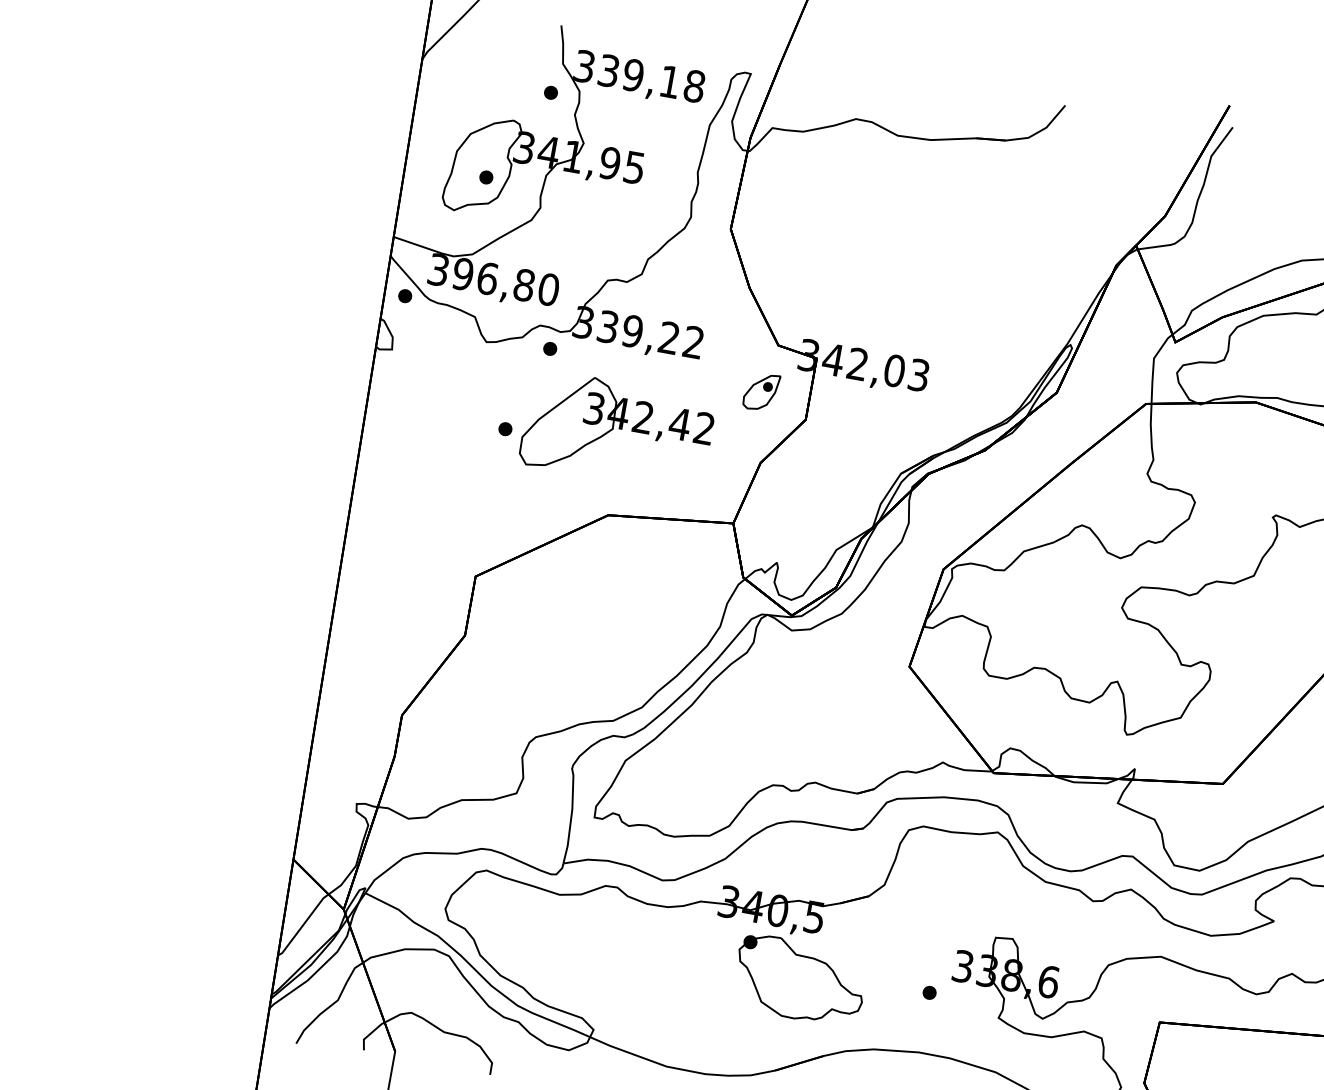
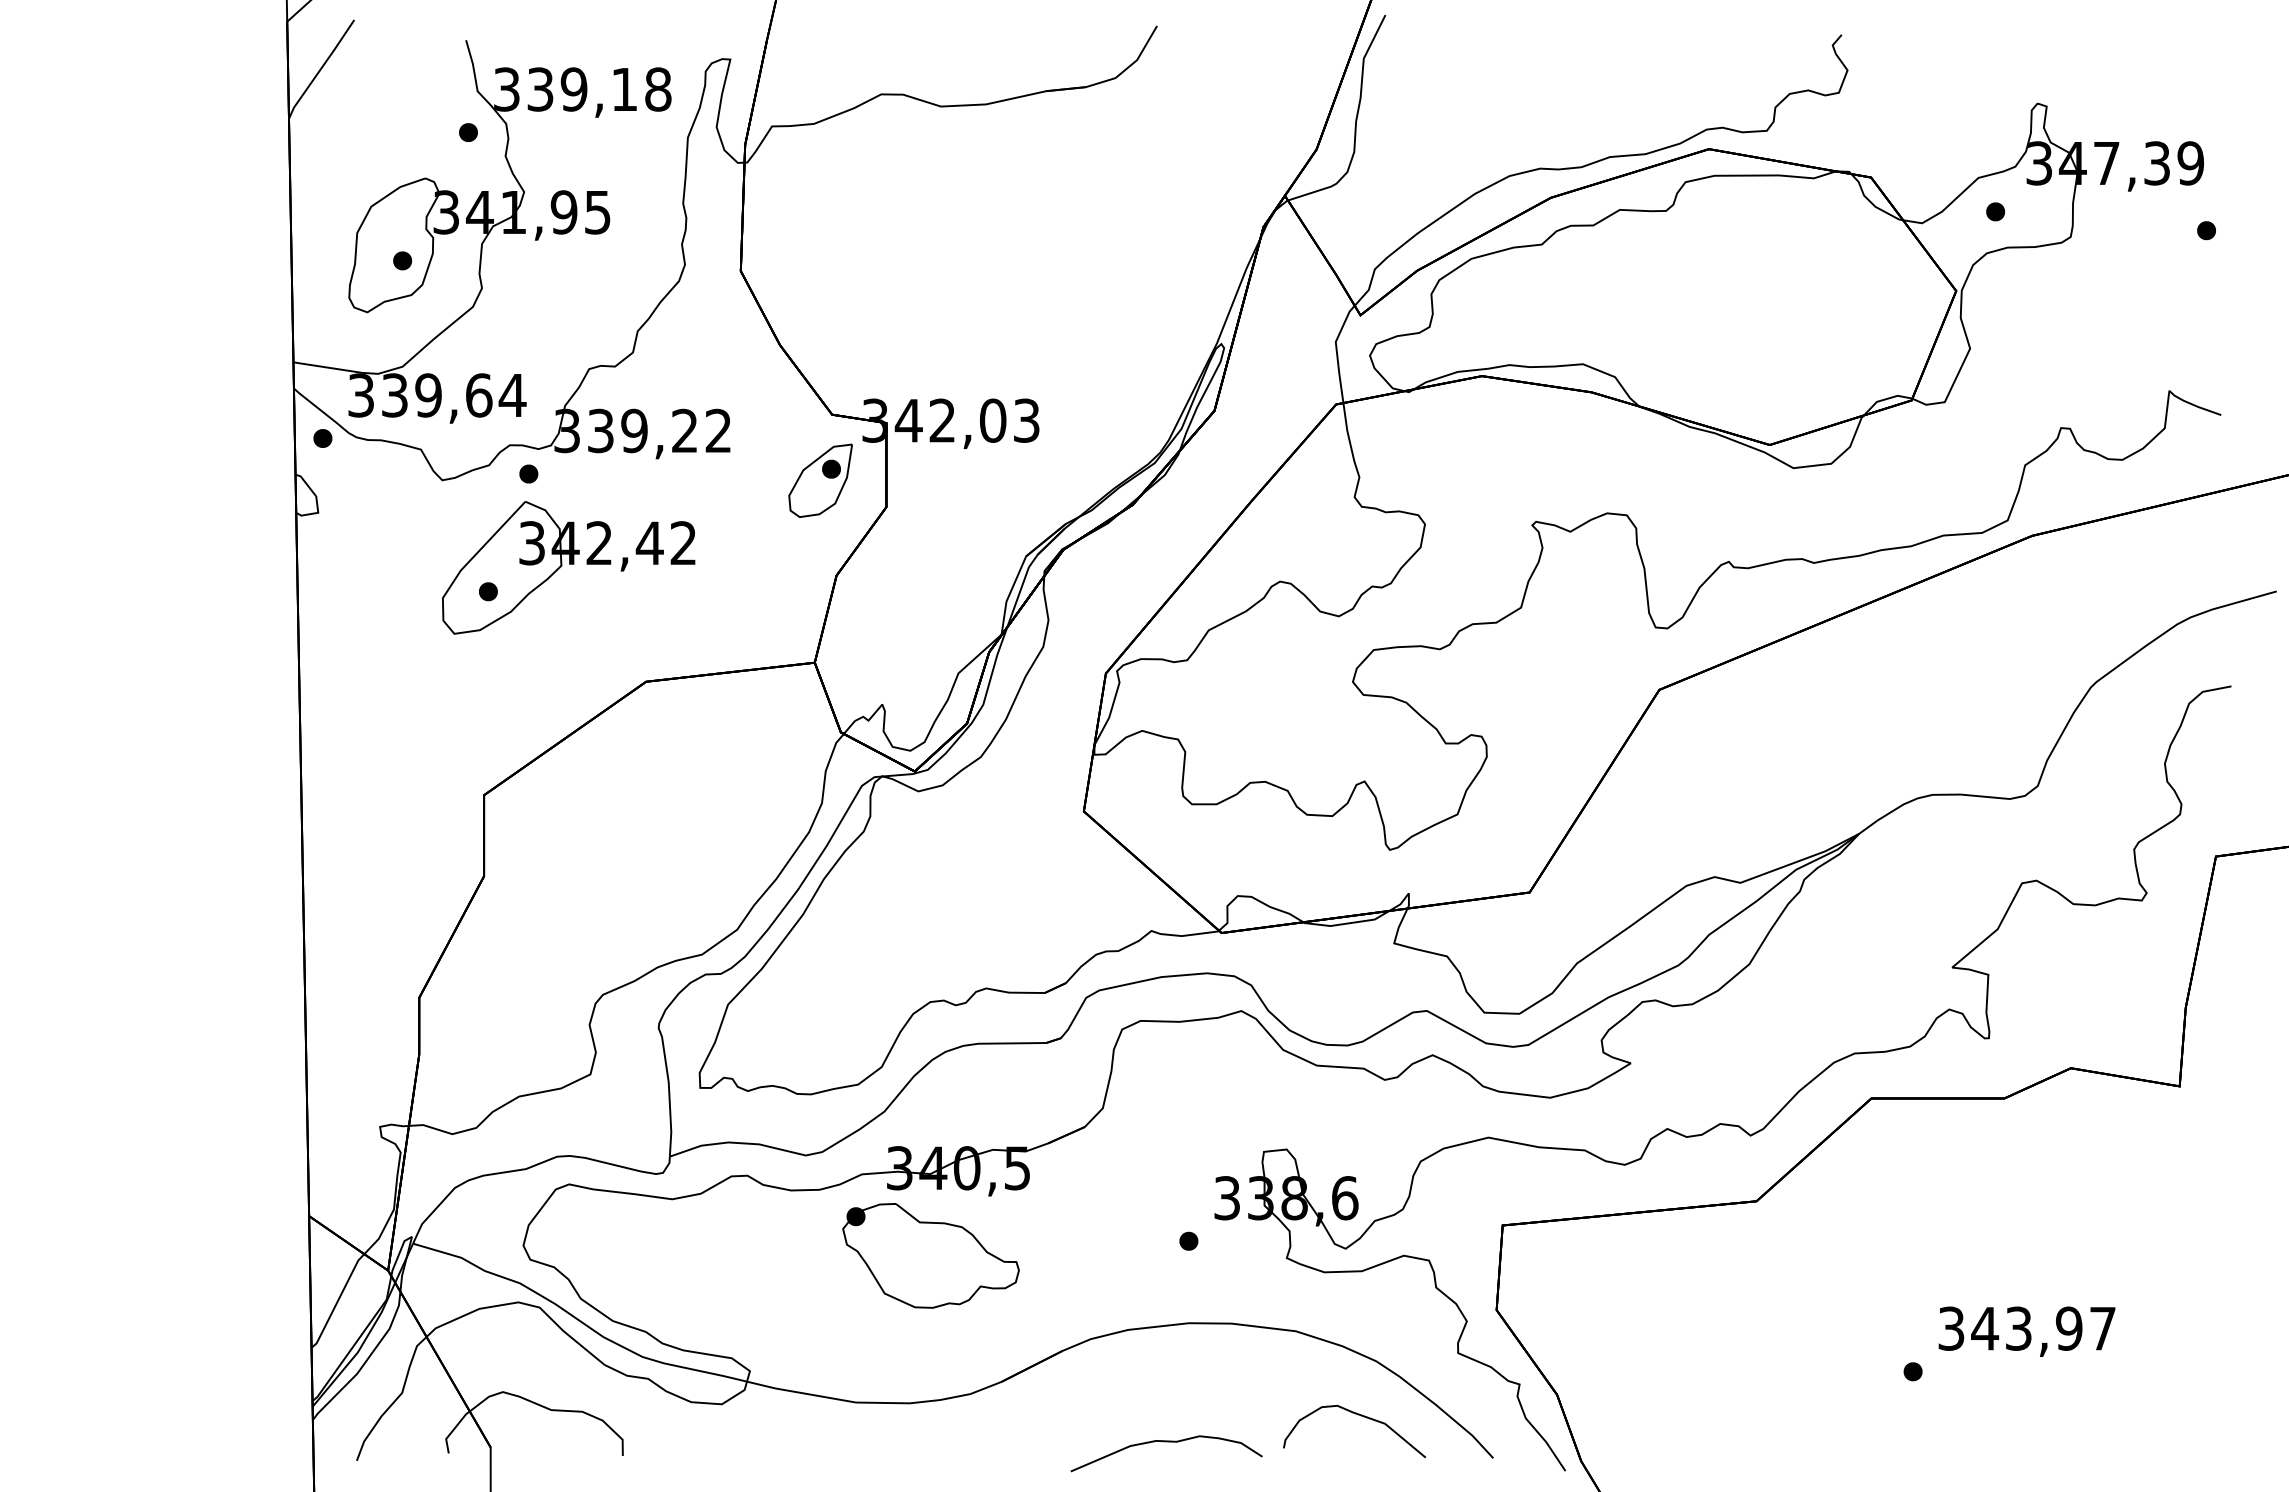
text: (505, 281) -> (453, 395), 396,80 -> 339,64
part: (761, 391) -> (820, 480), size x1.43
part: (617, 431) -> (568, 567), moved
part: (799, 980) -> (930, 1255), moved

